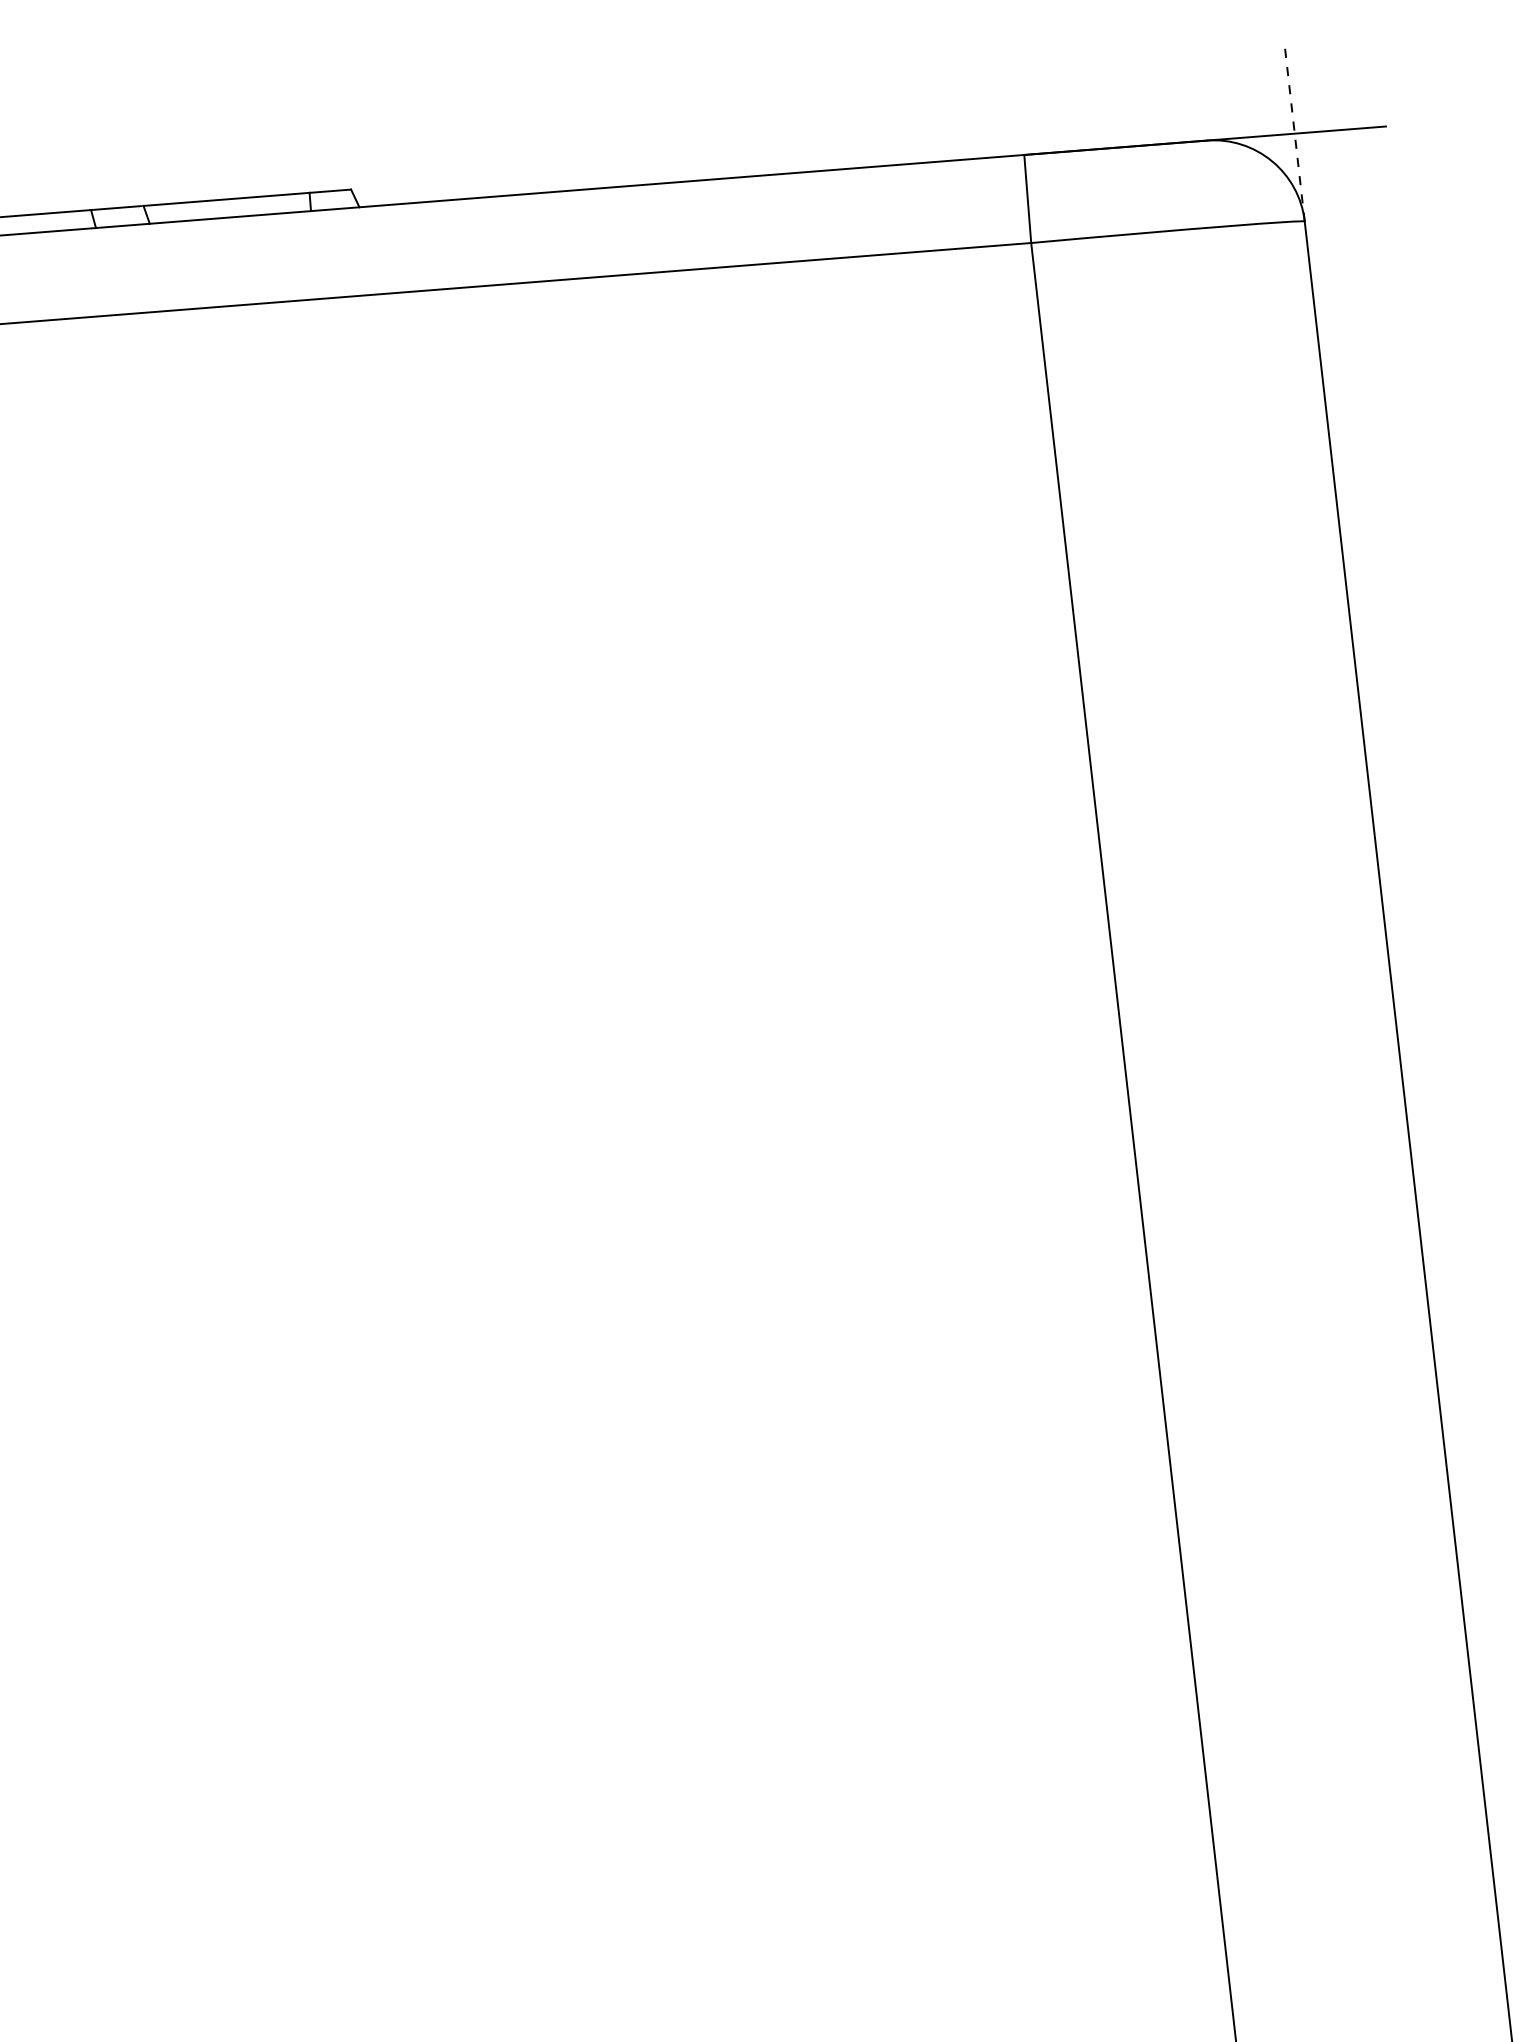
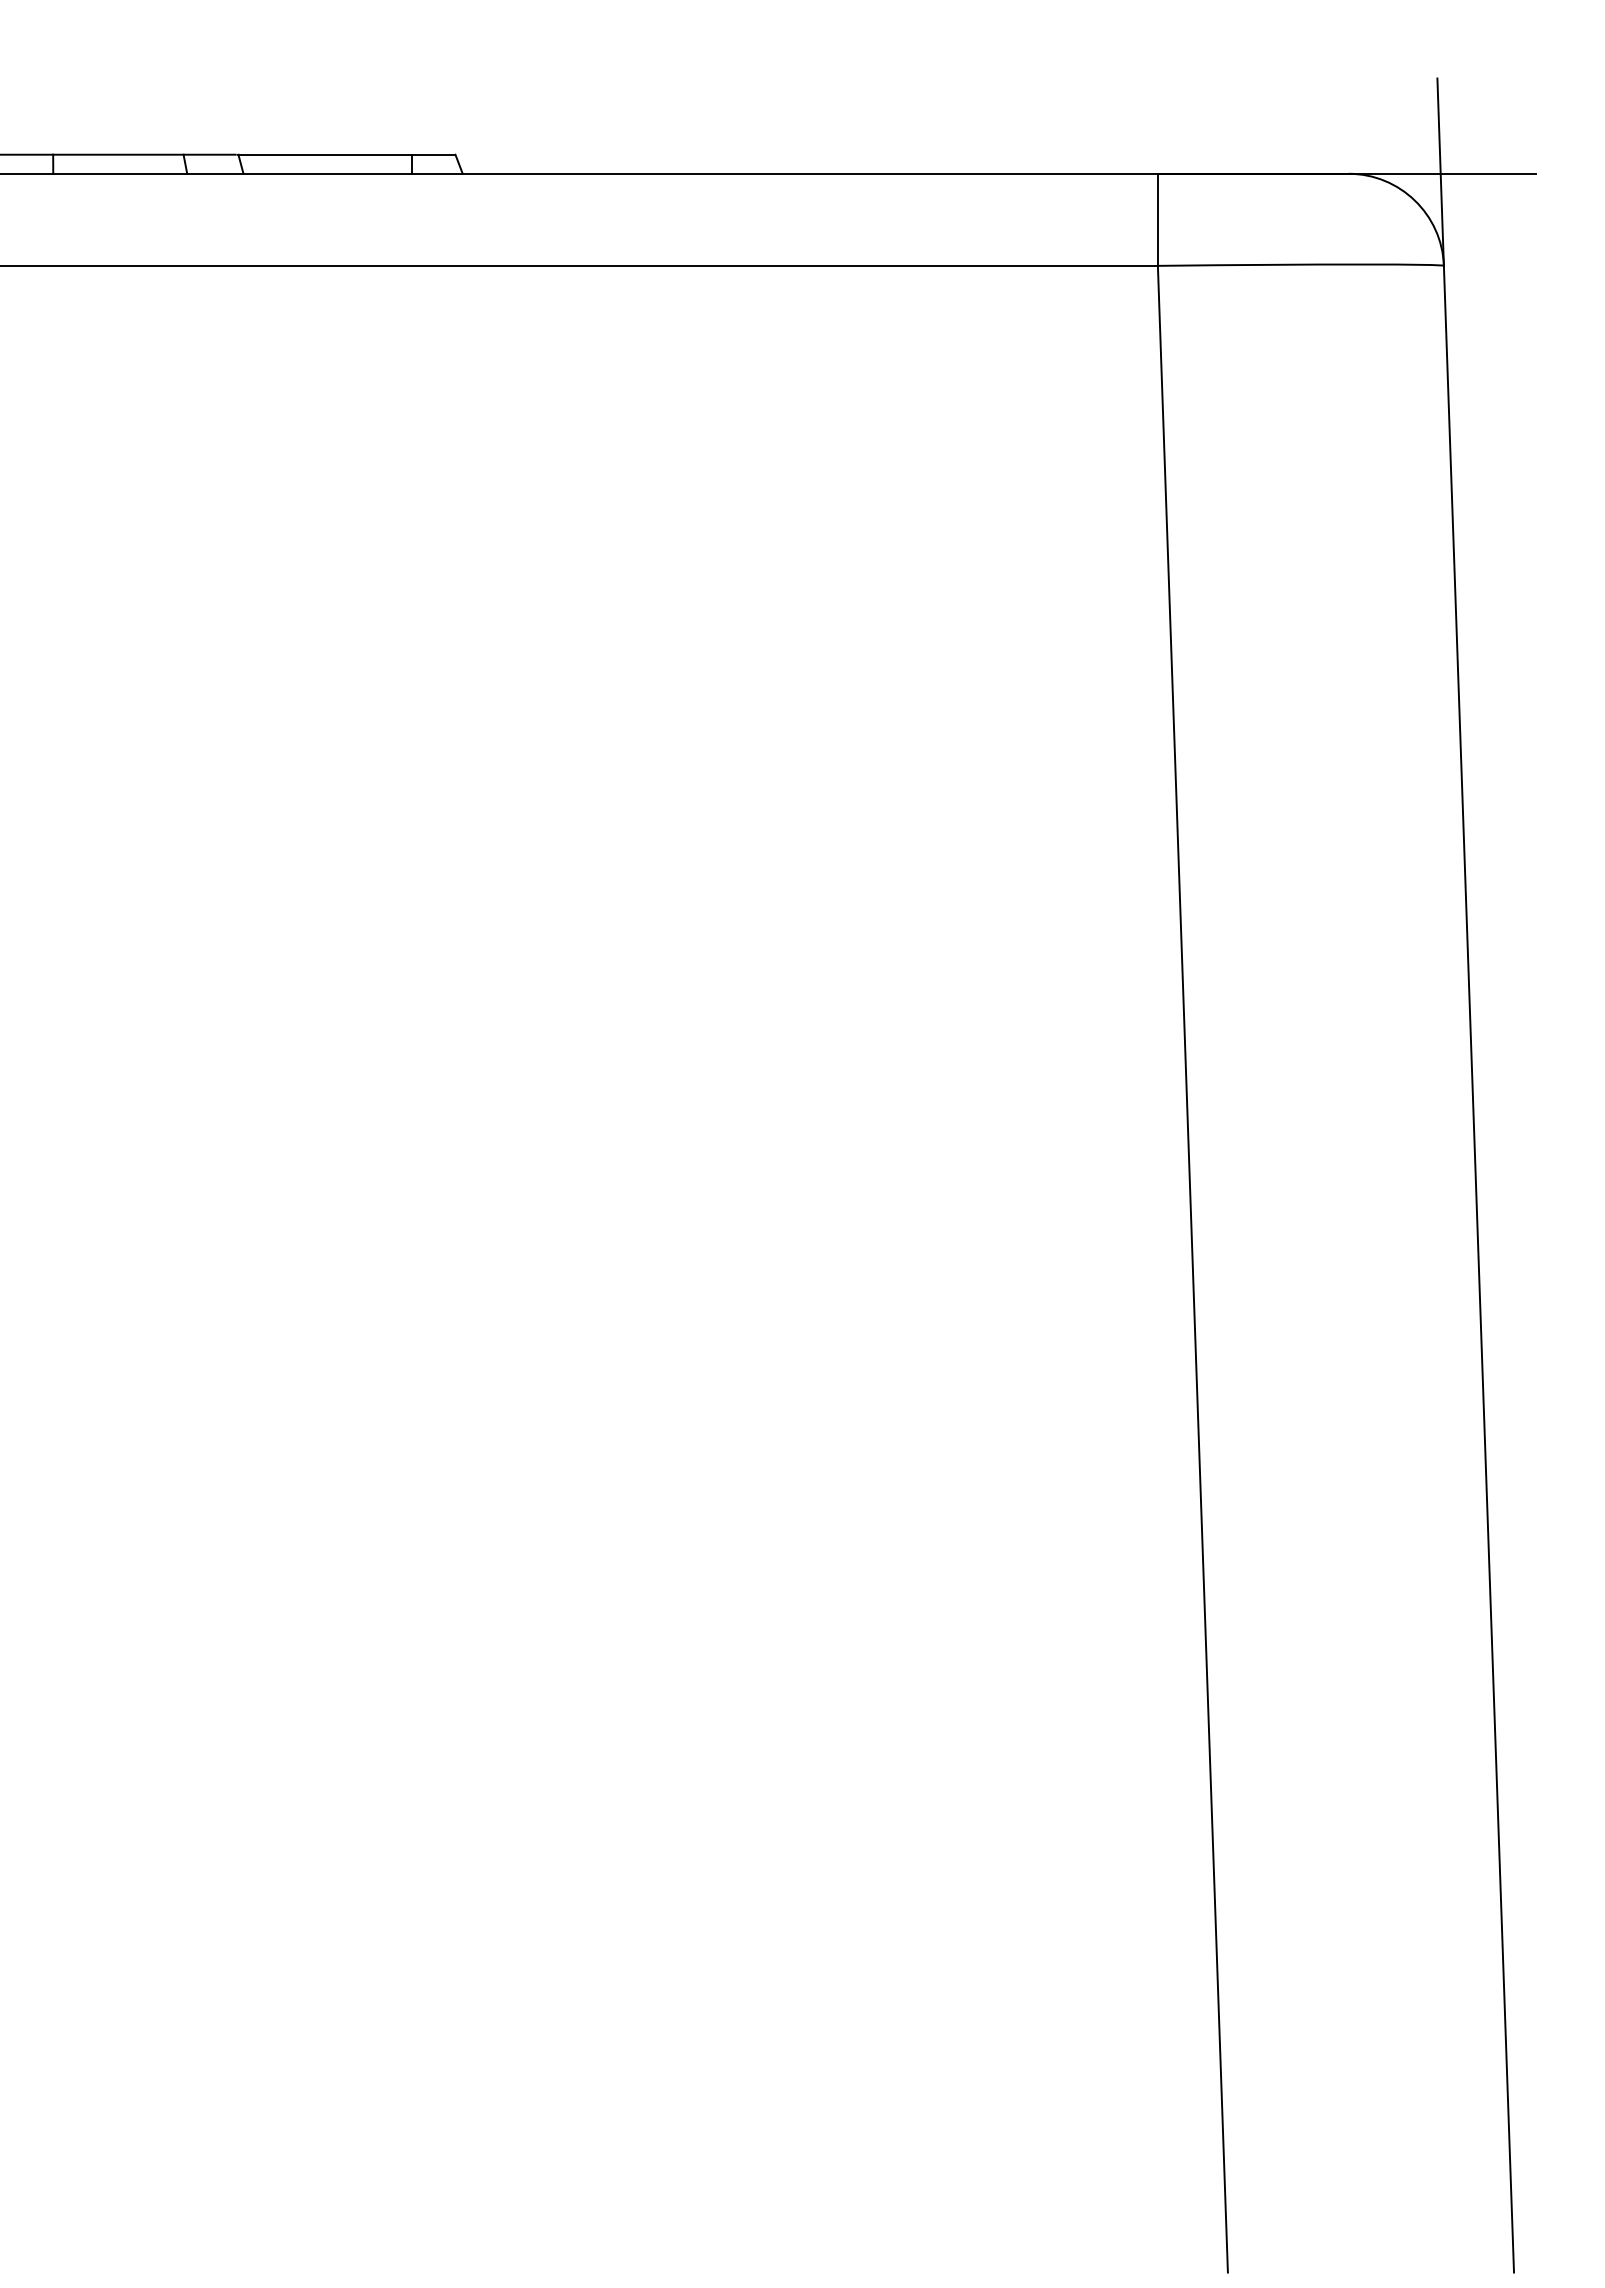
line: (1294, 132) -> (1440, 172), dashed -> solid

